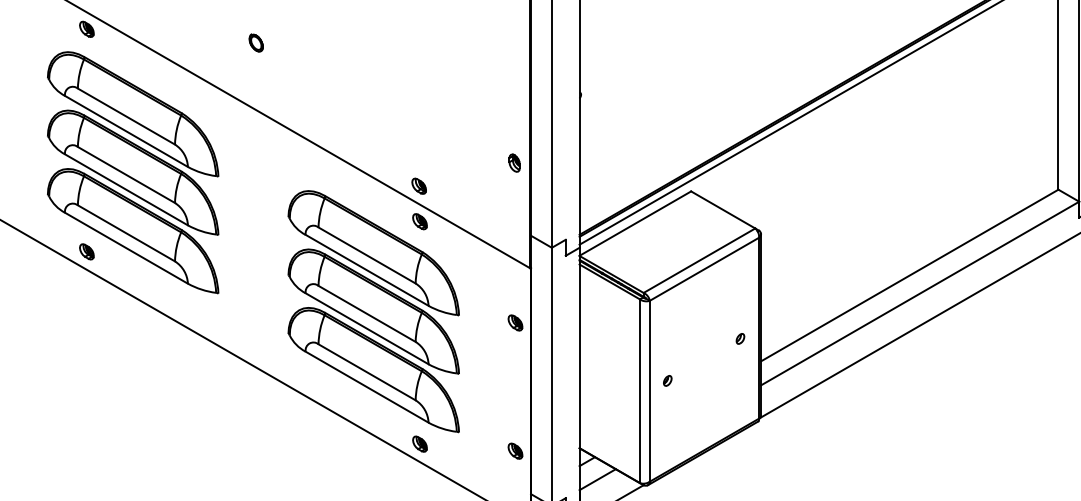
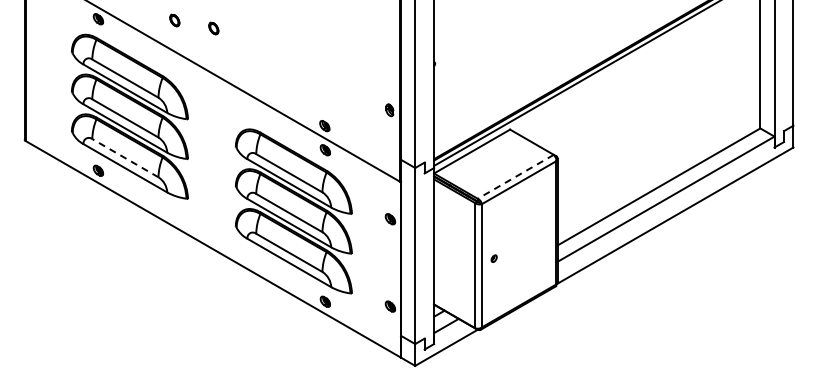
part: (198, 31) -> (174, 20), added
line: (125, 232) -> (124, 157), solid -> dashed
line: (699, 260) -> (515, 176), solid -> dashed
part: (740, 338) -> (543, 229), removed

